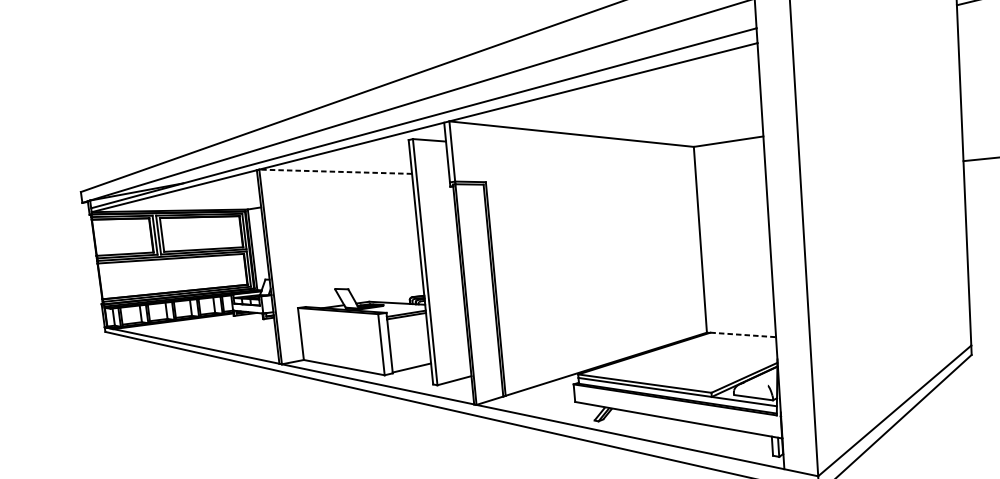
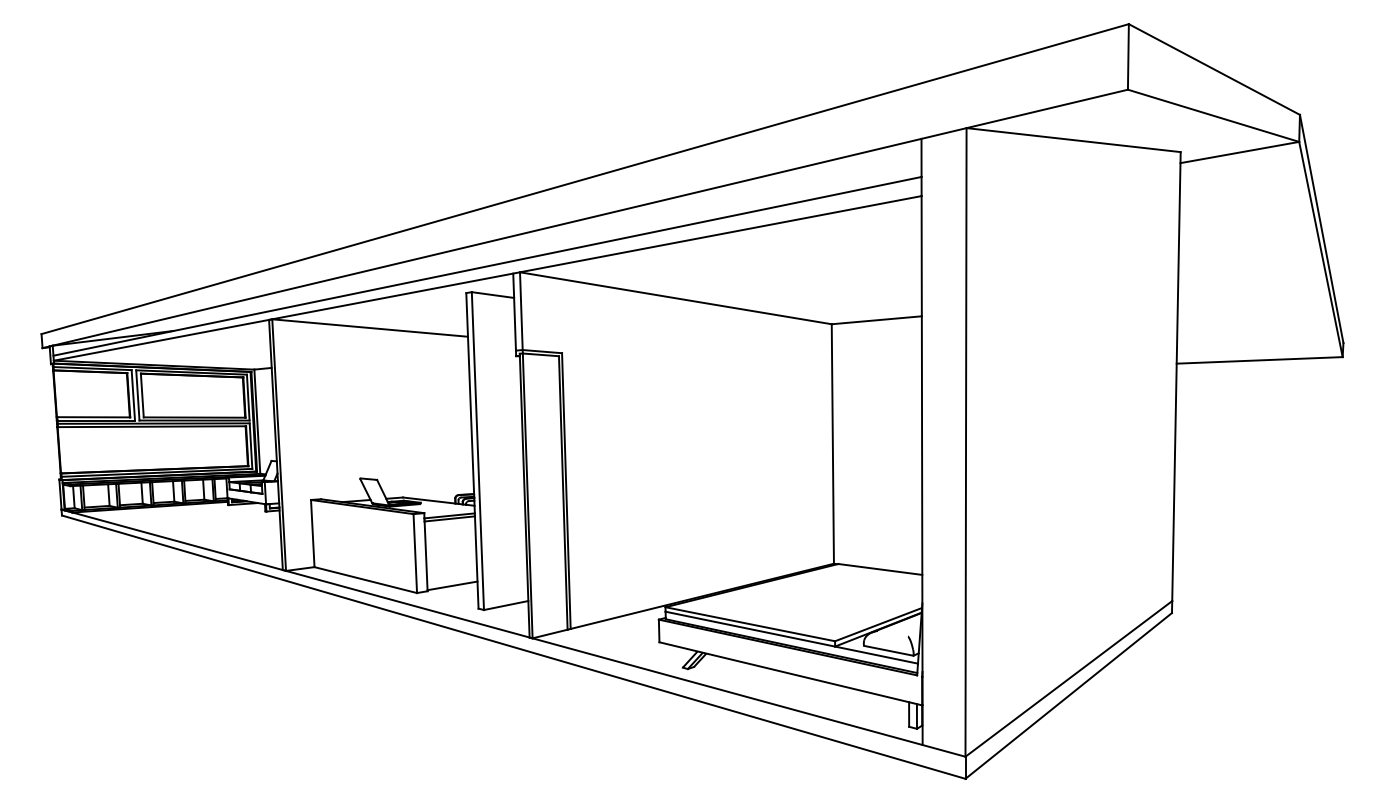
line: (335, 172) -> (369, 328), dashed -> solid
line: (743, 334) -> (880, 569), dashed -> solid

